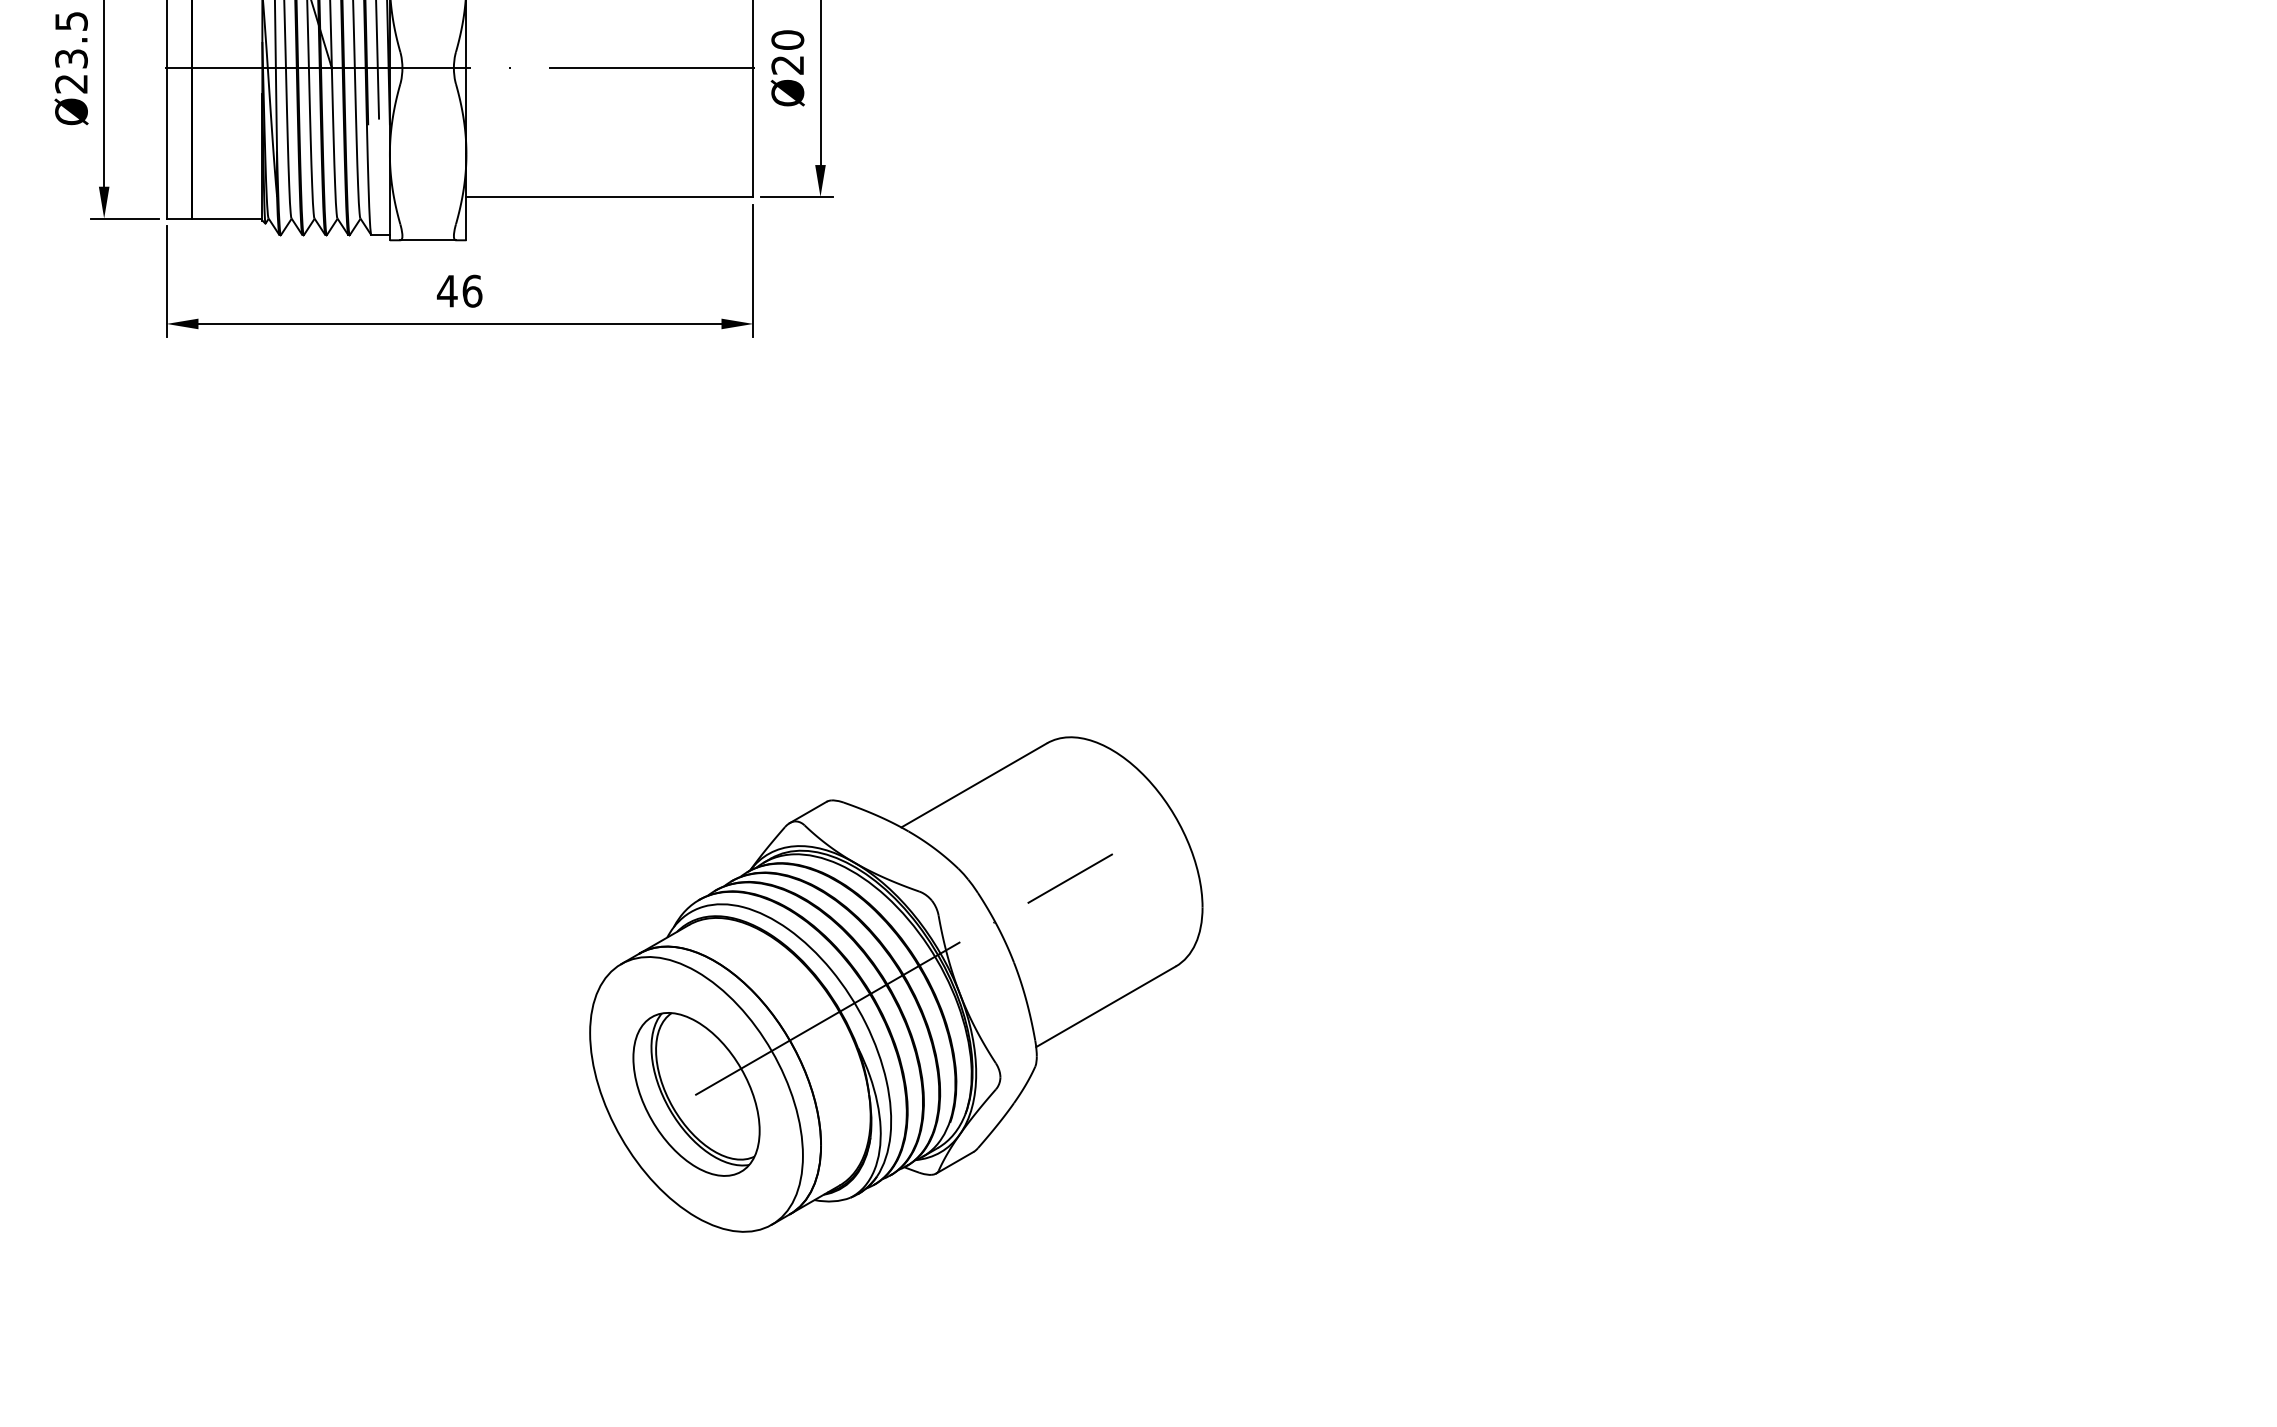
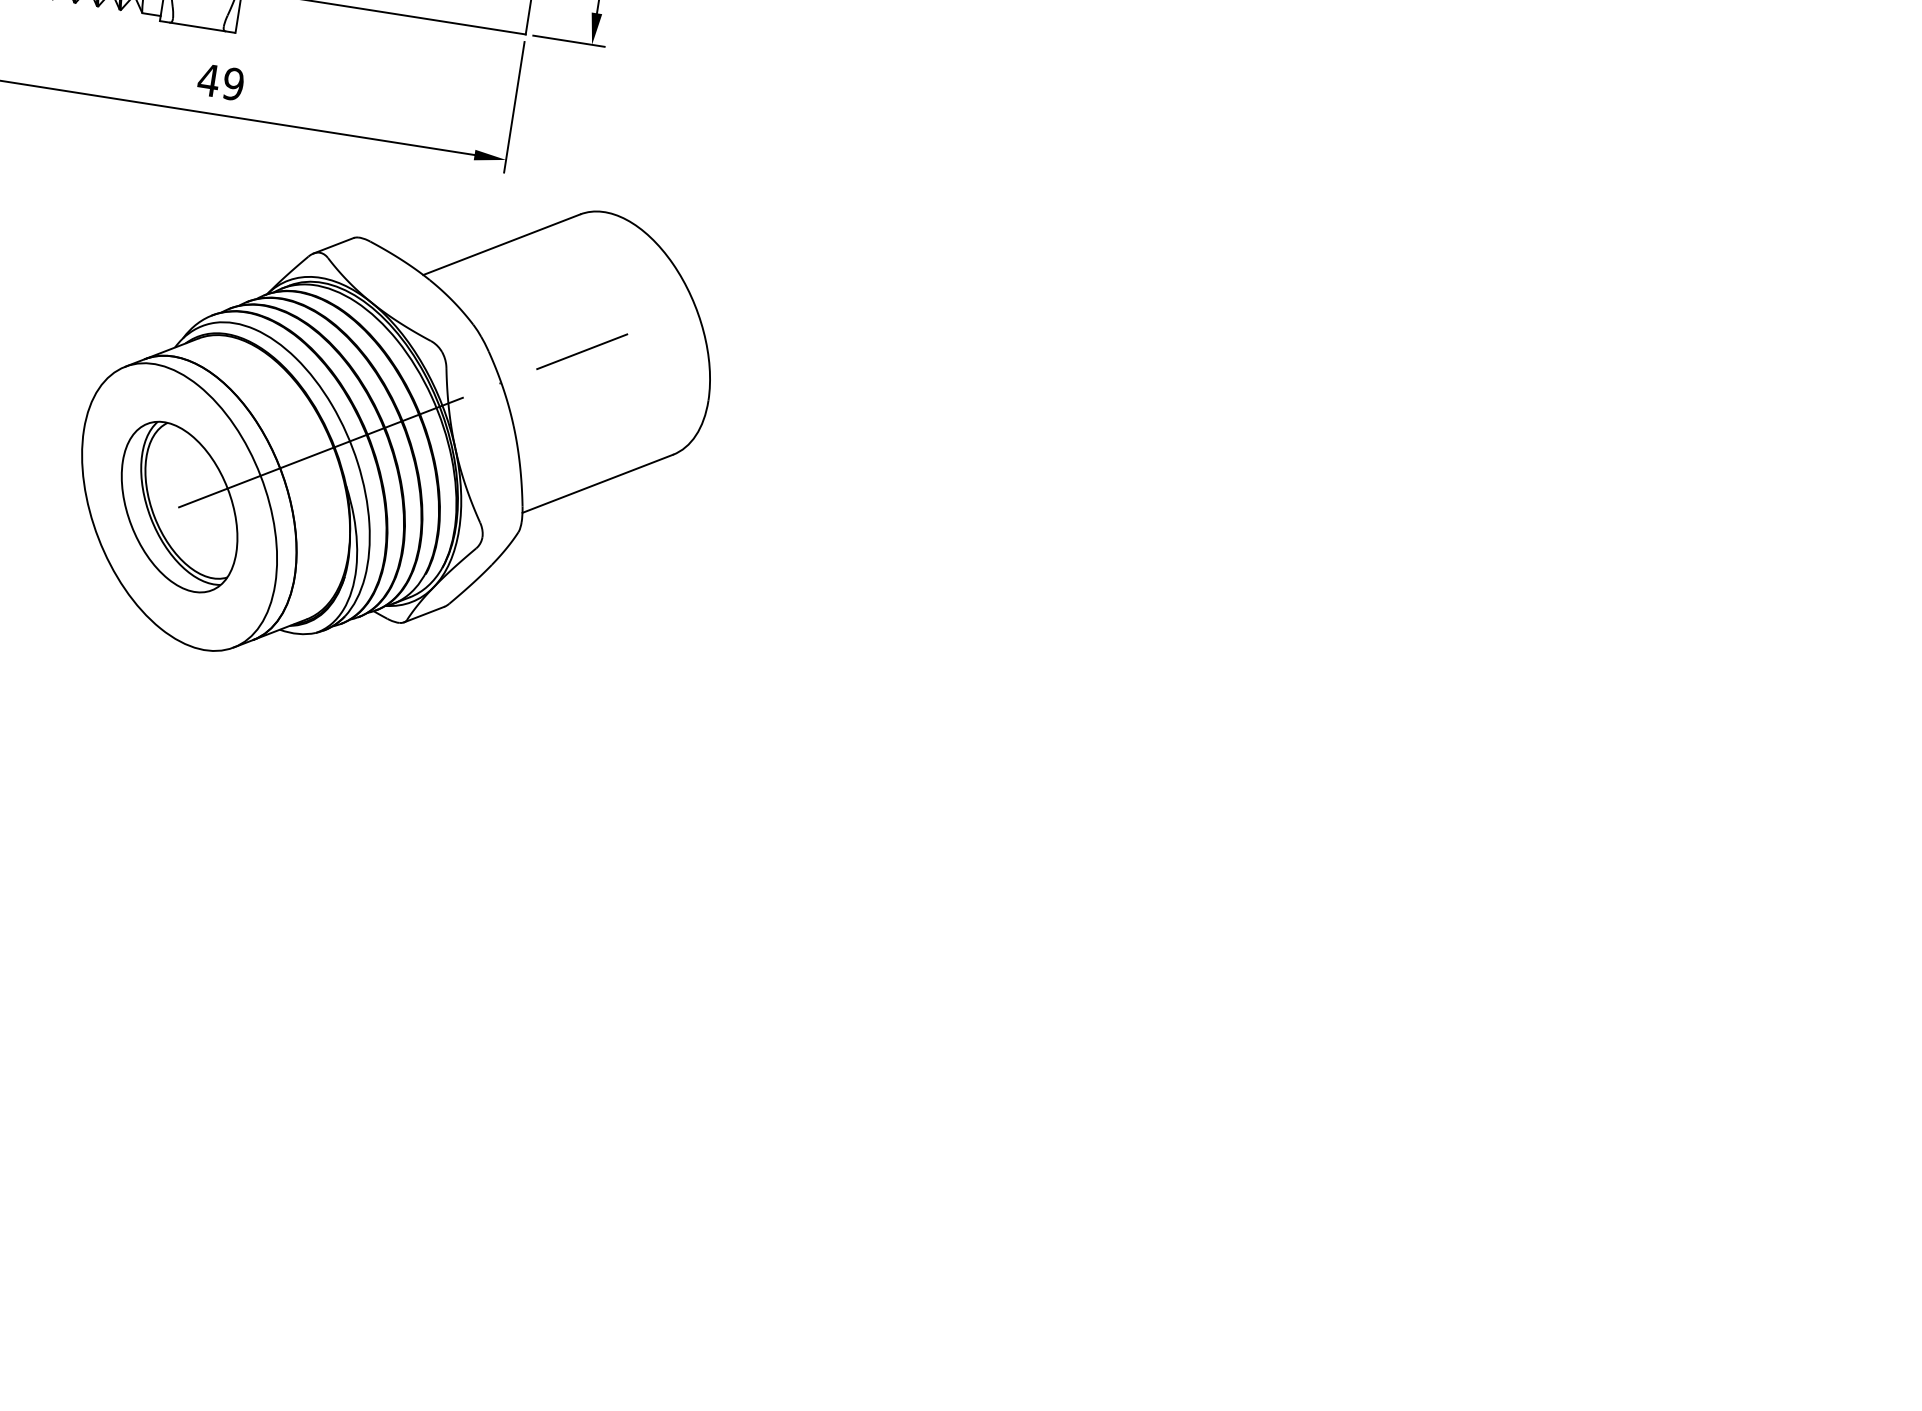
text: (472, 290) -> (233, 83), 46 -> 49
part: (896, 984) -> (394, 429), moved

